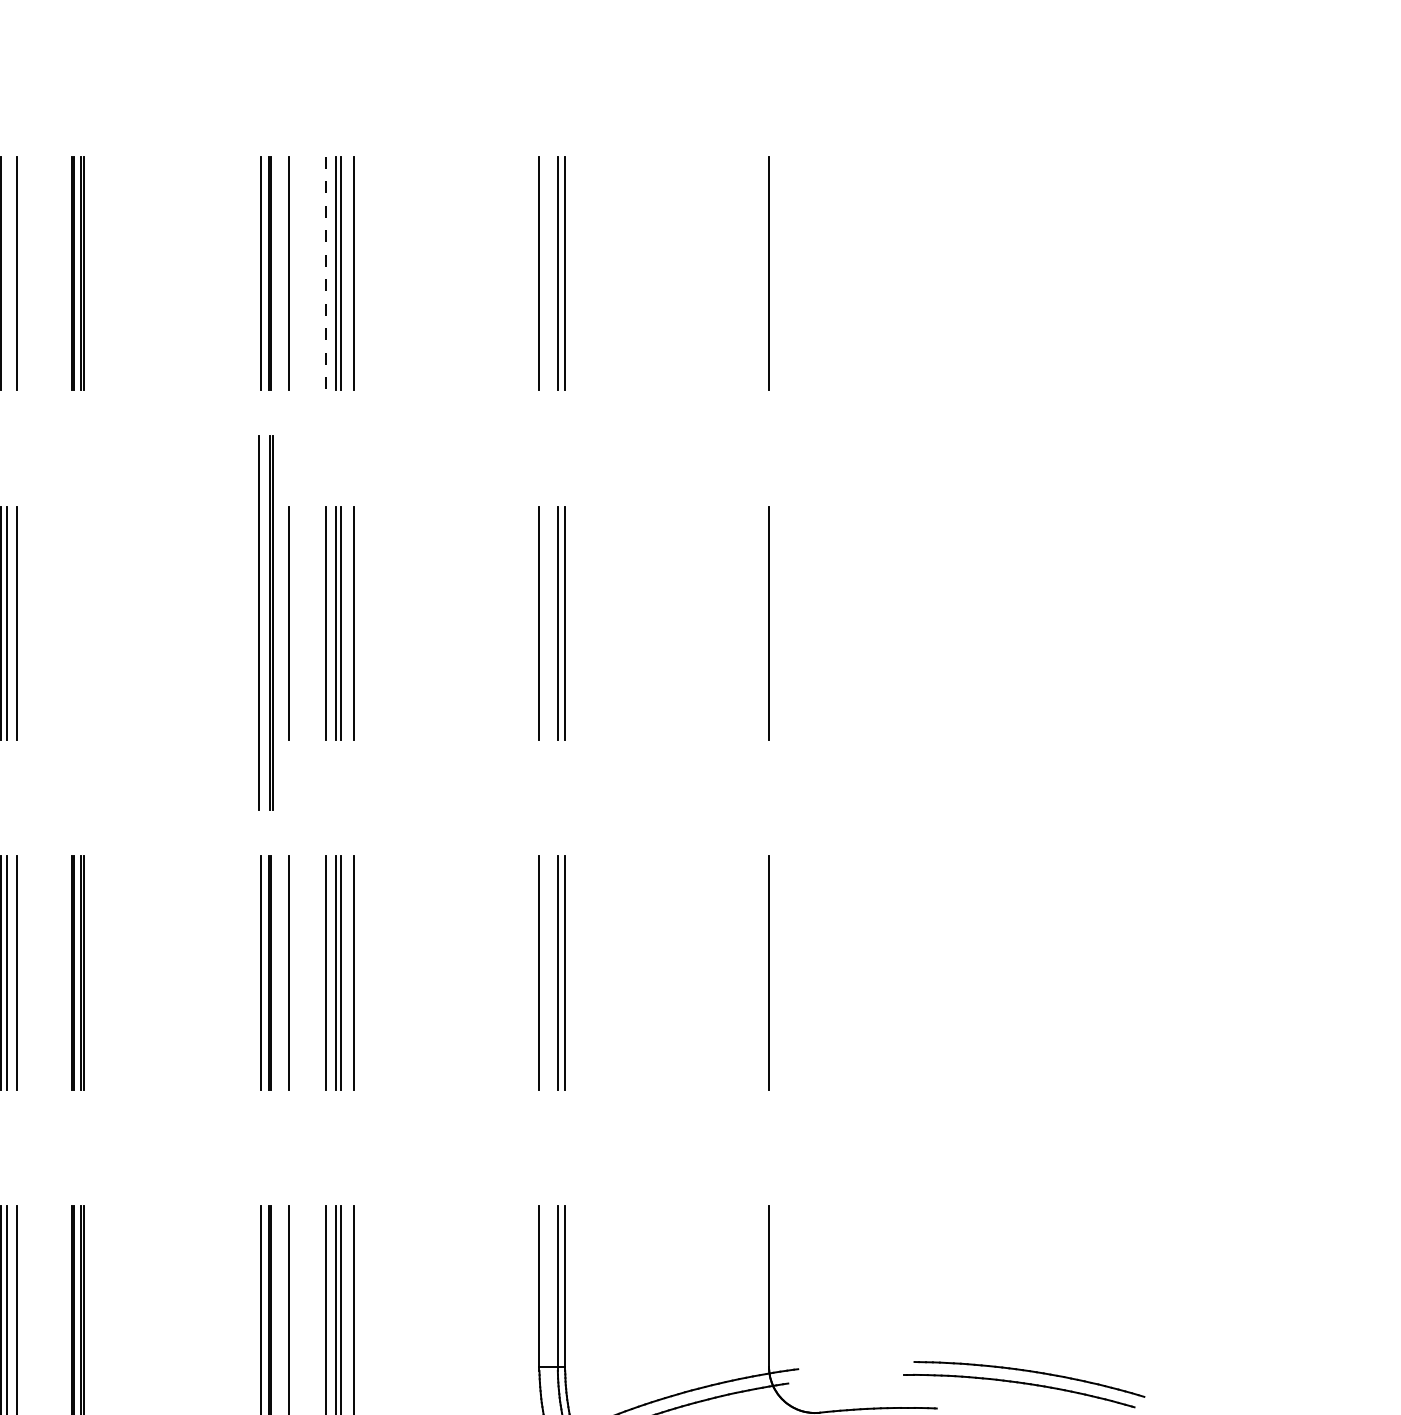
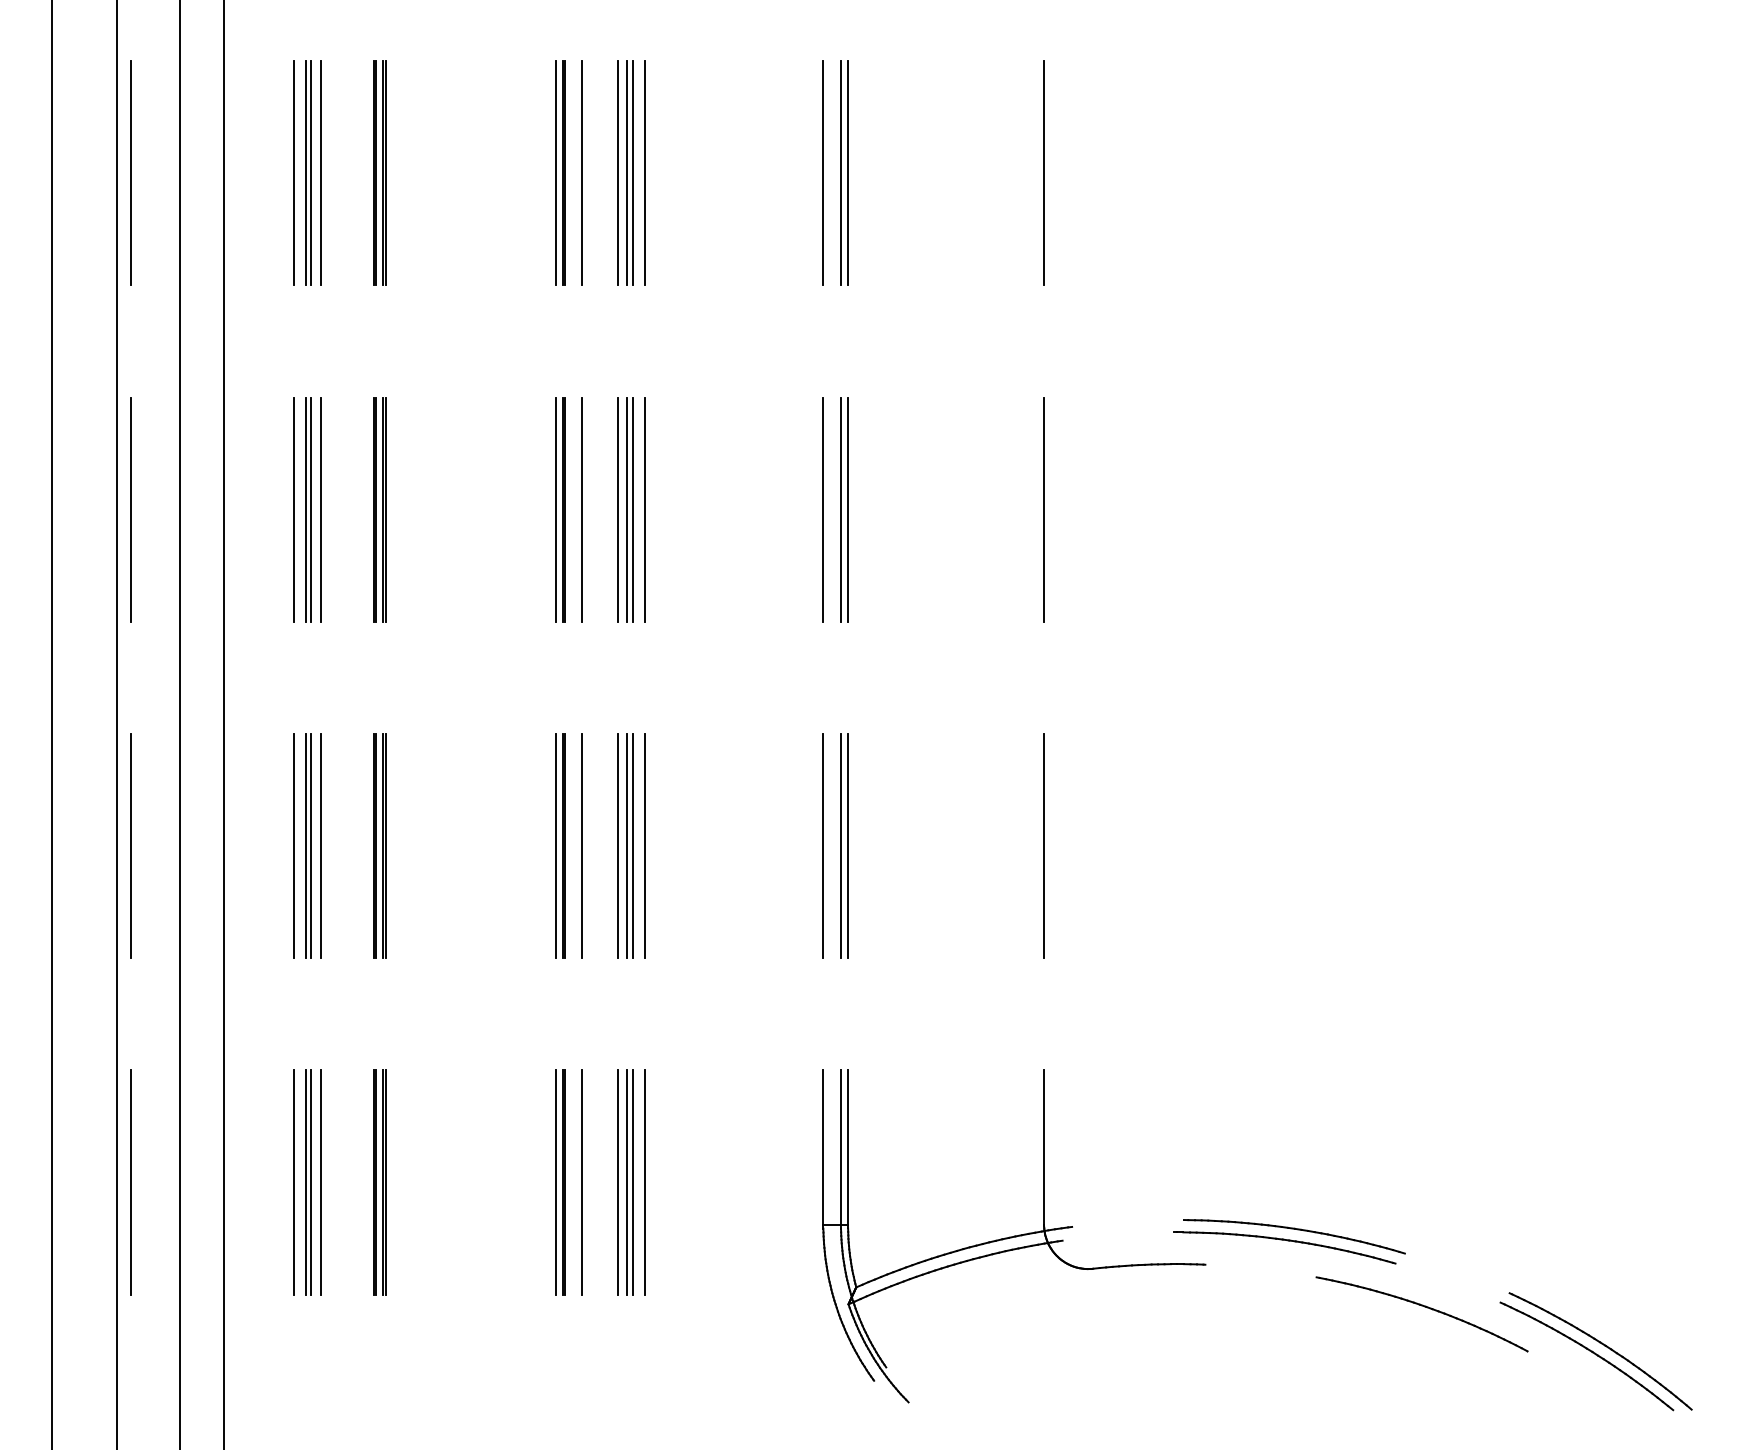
line: (7, 273) -> (311, 173), added
line: (326, 273) -> (618, 173), dashed -> solid
part: (77, 622) -> (379, 509), added
part: (266, 622) -> (560, 509), size x0.62

